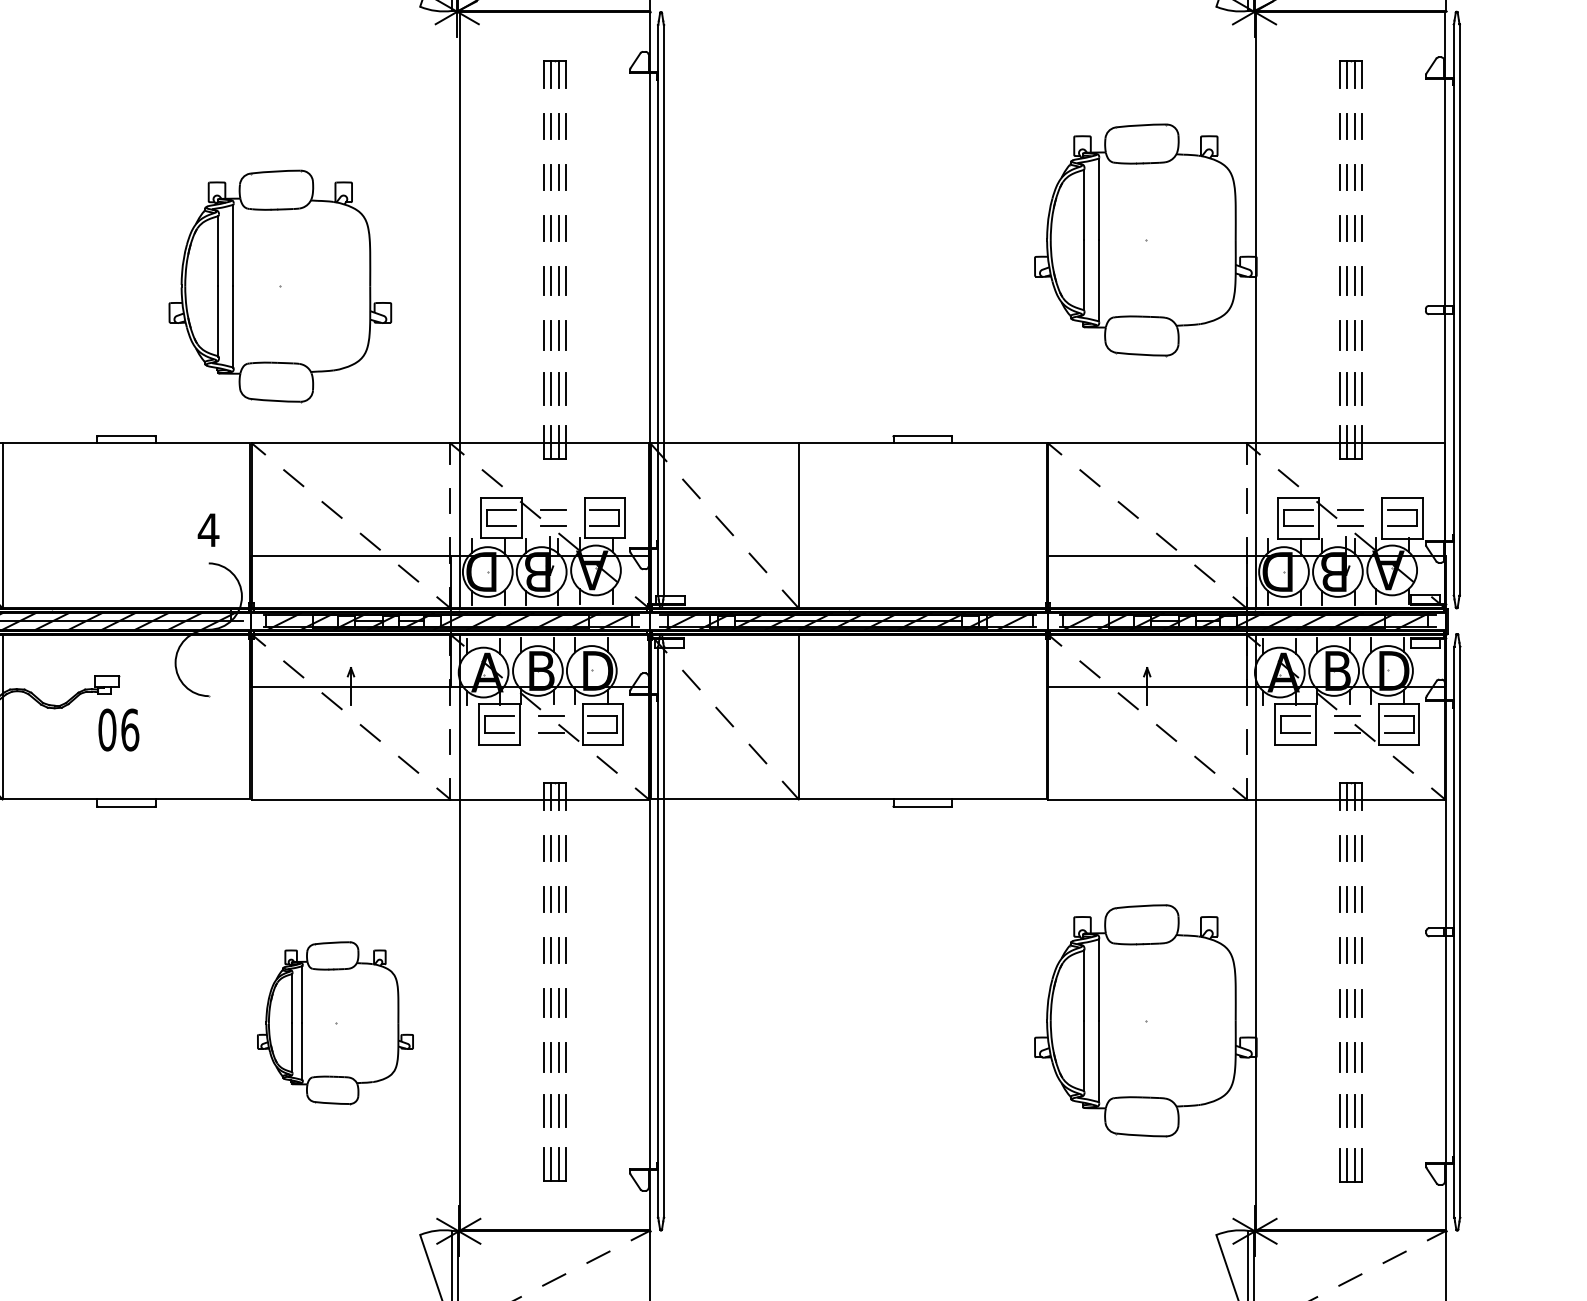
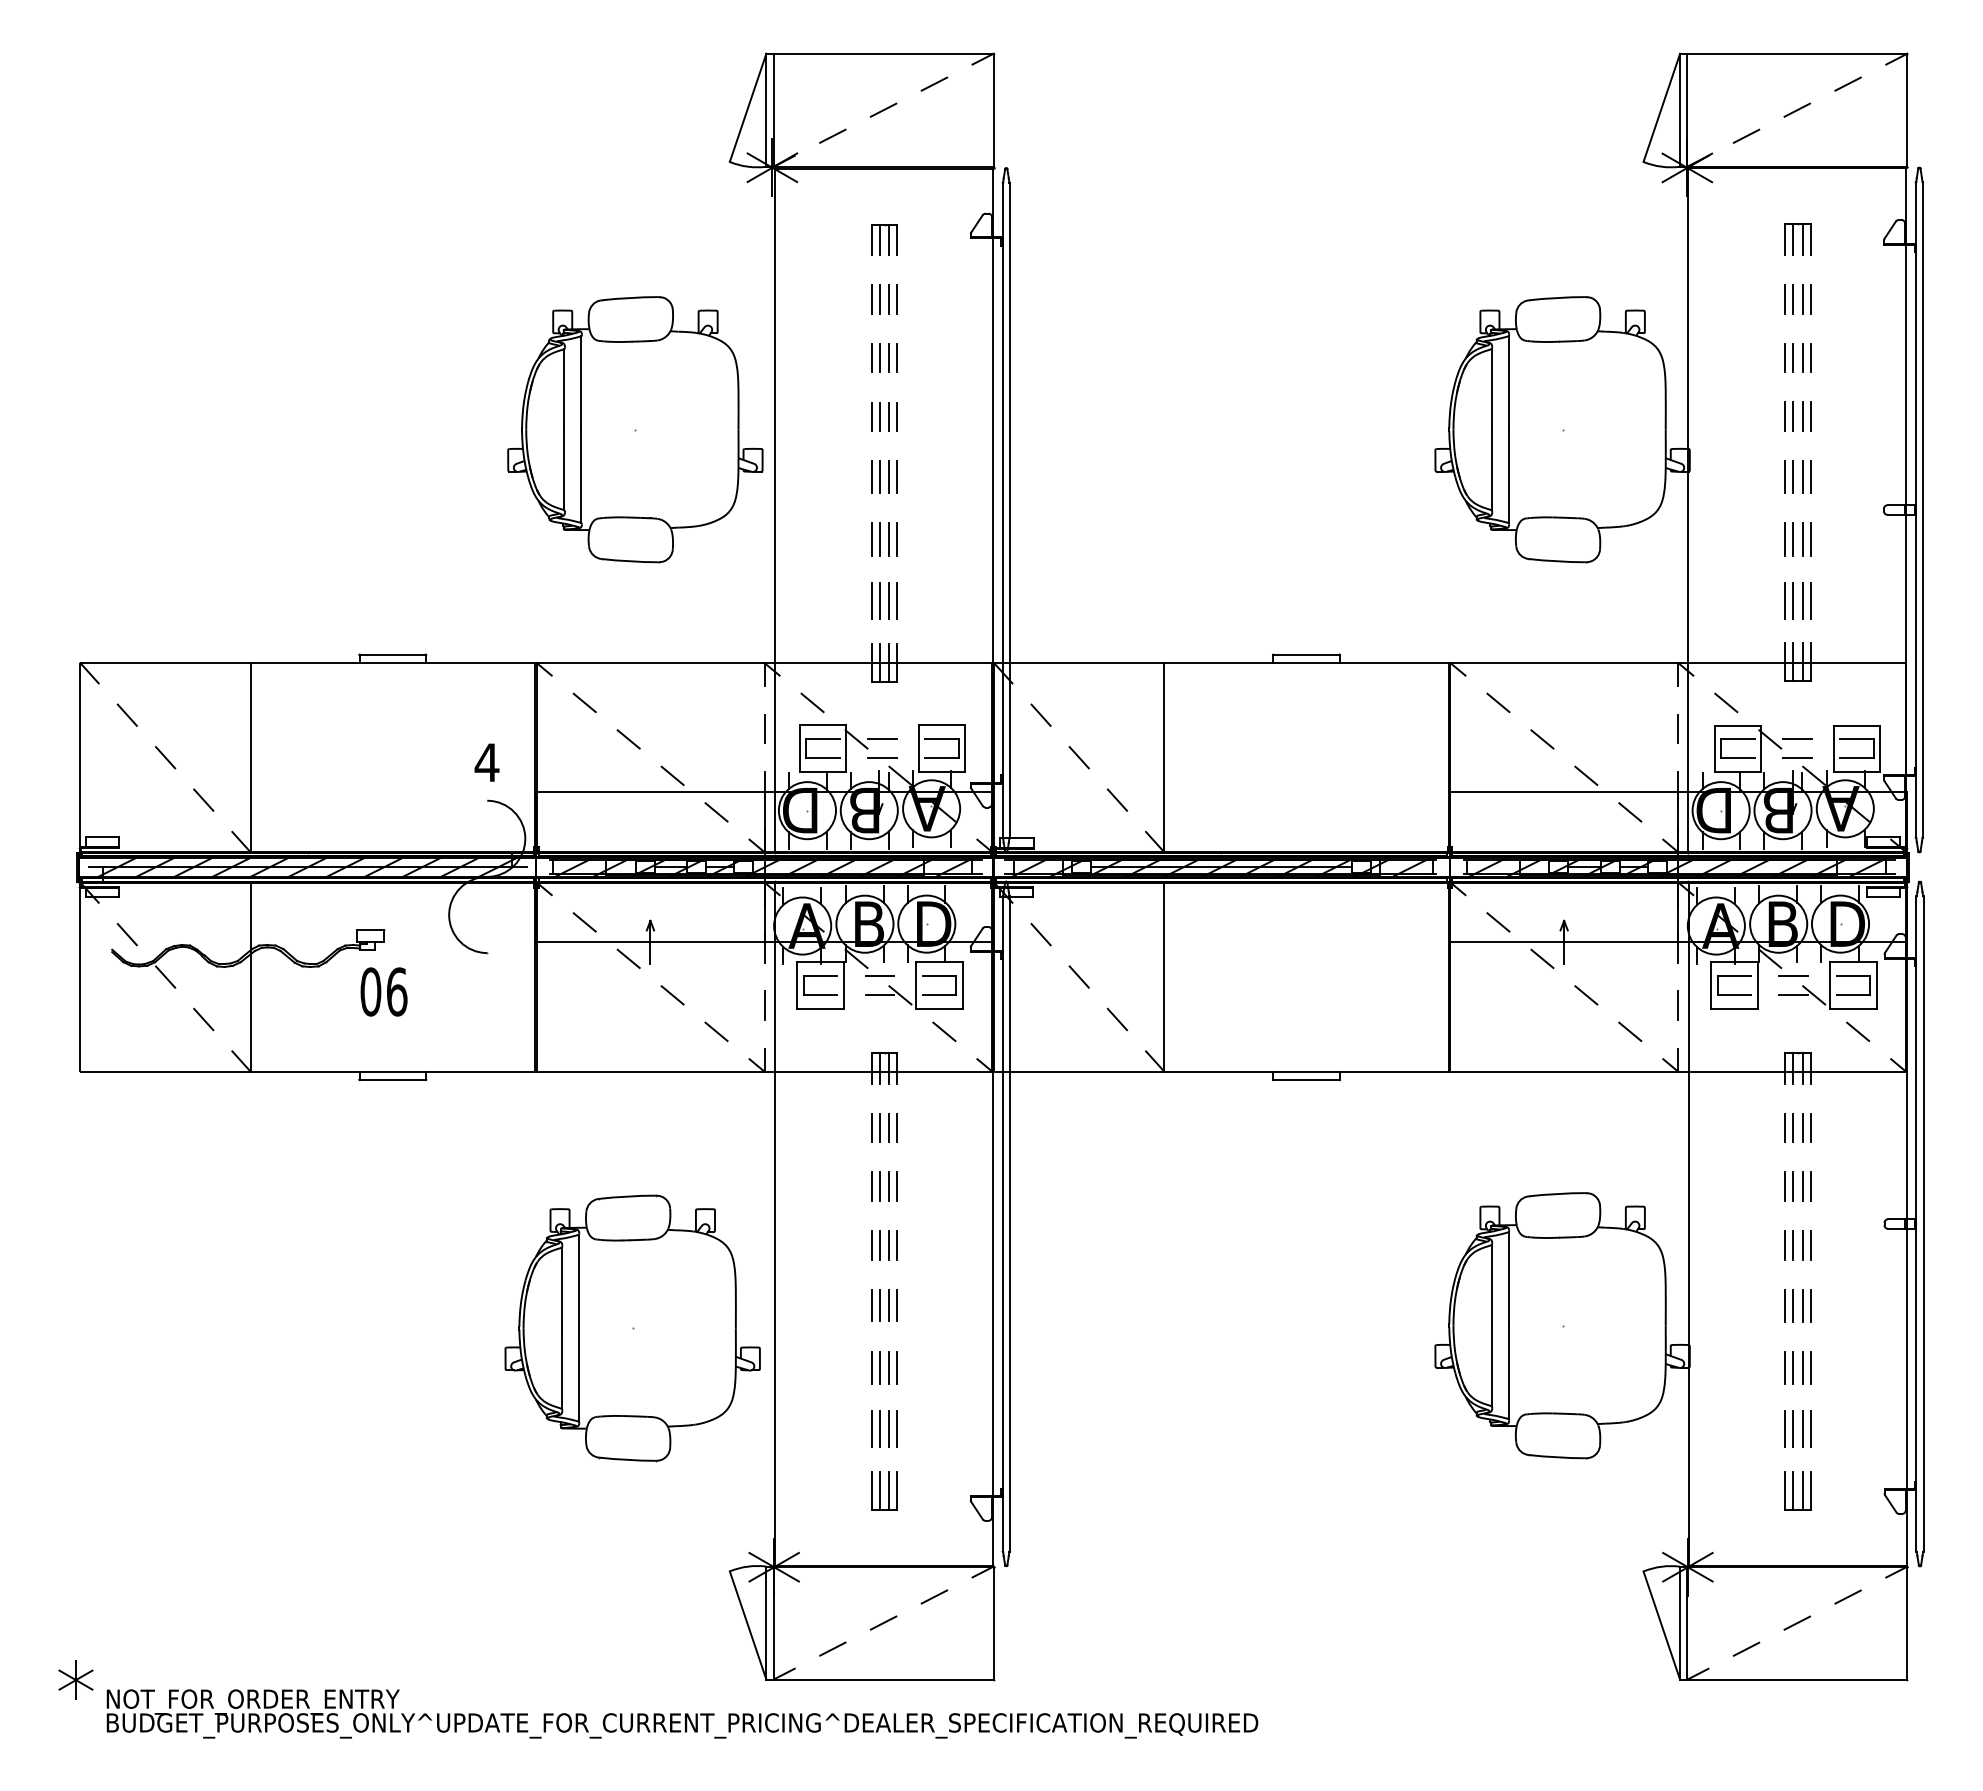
part: (280, 286) -> (635, 429), moved
part: (335, 1023) -> (632, 1328), size x1.43

